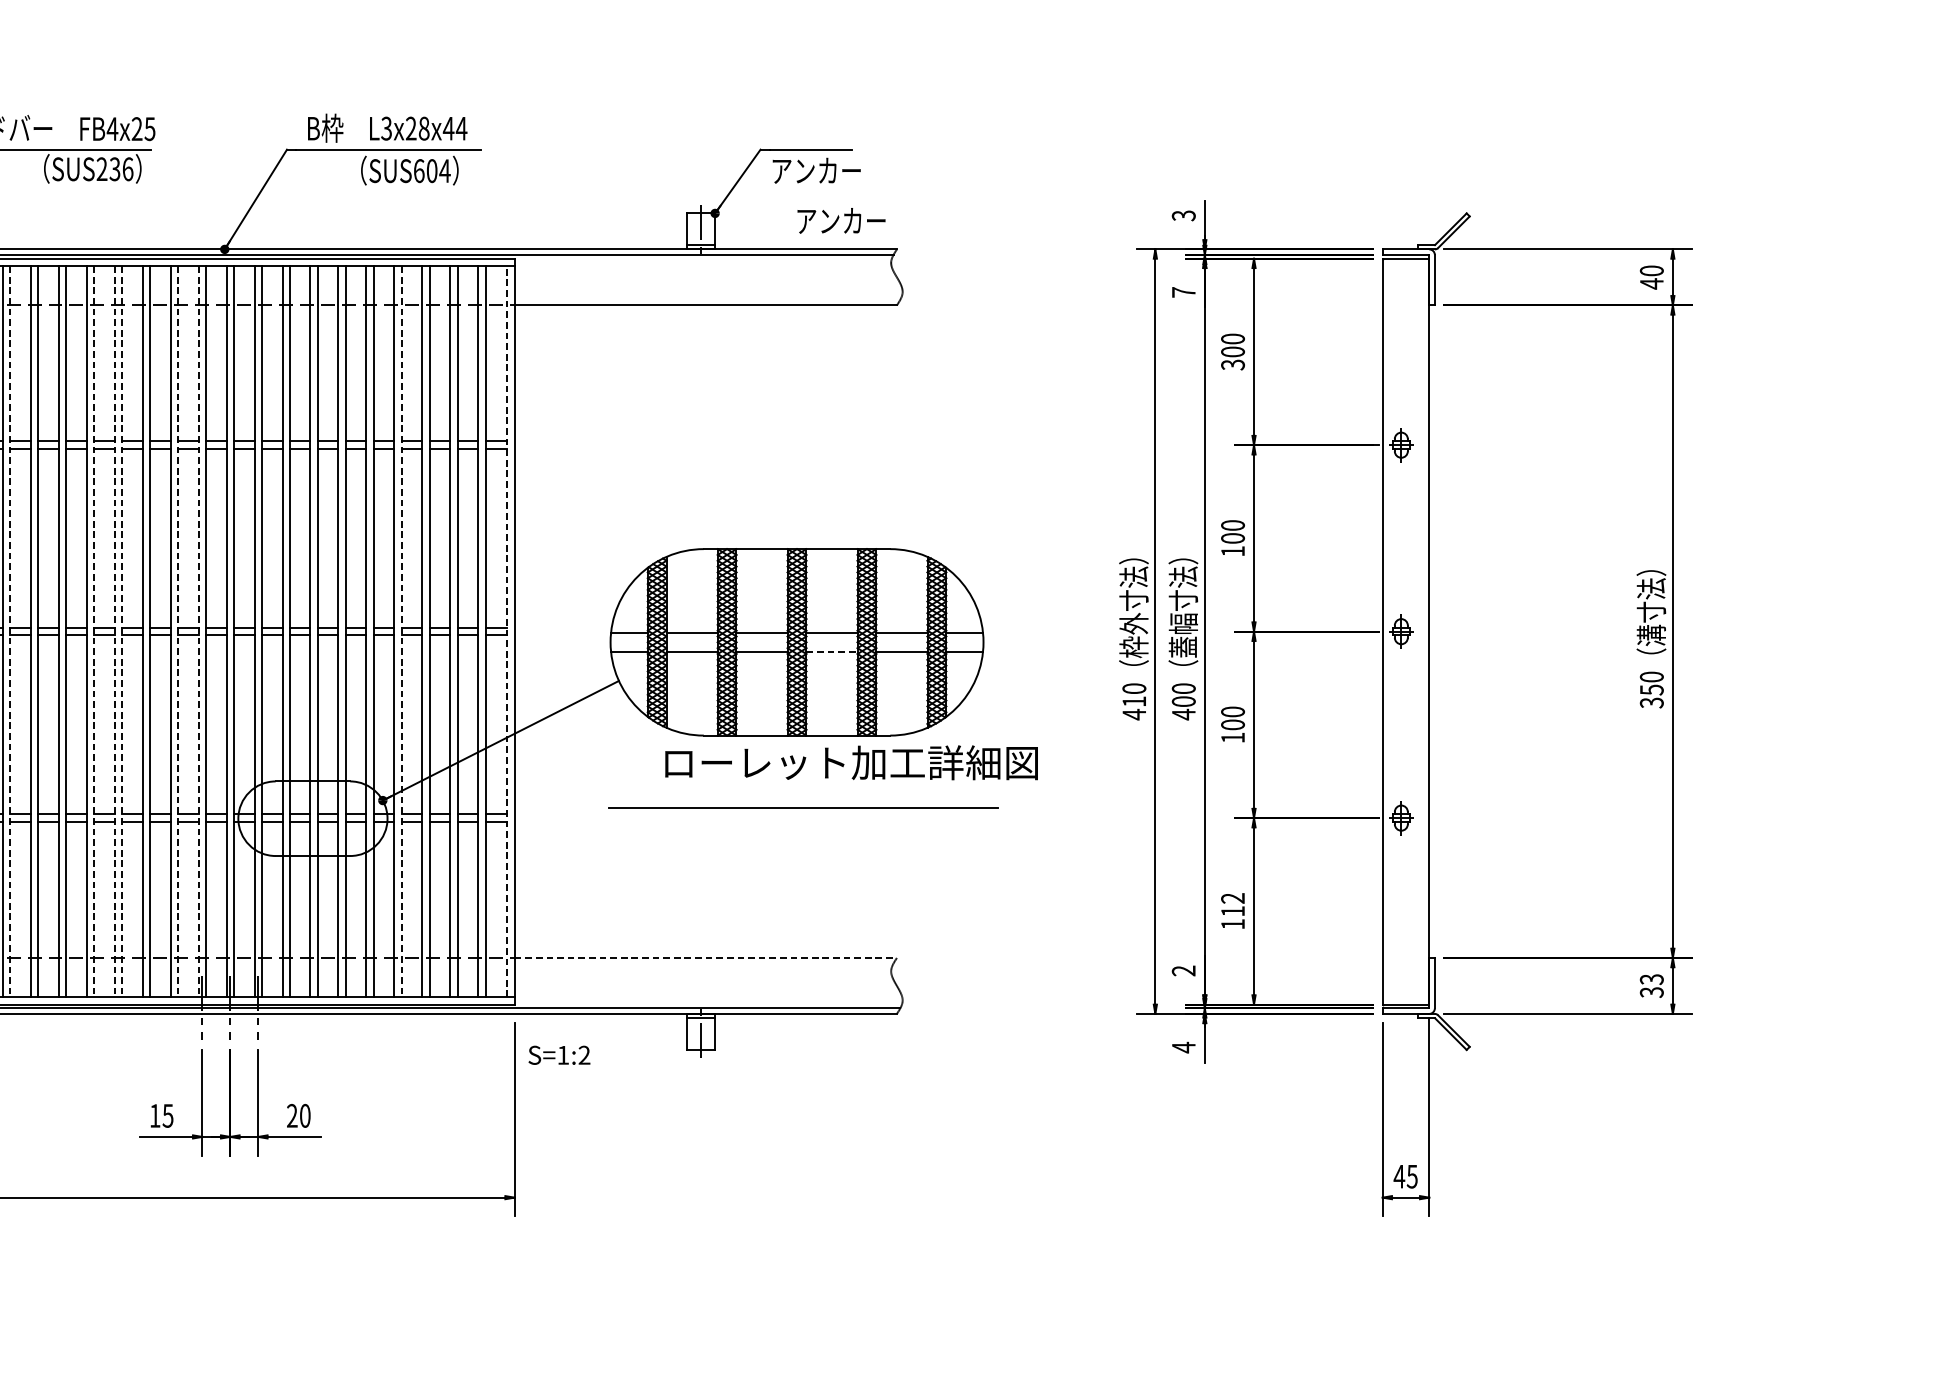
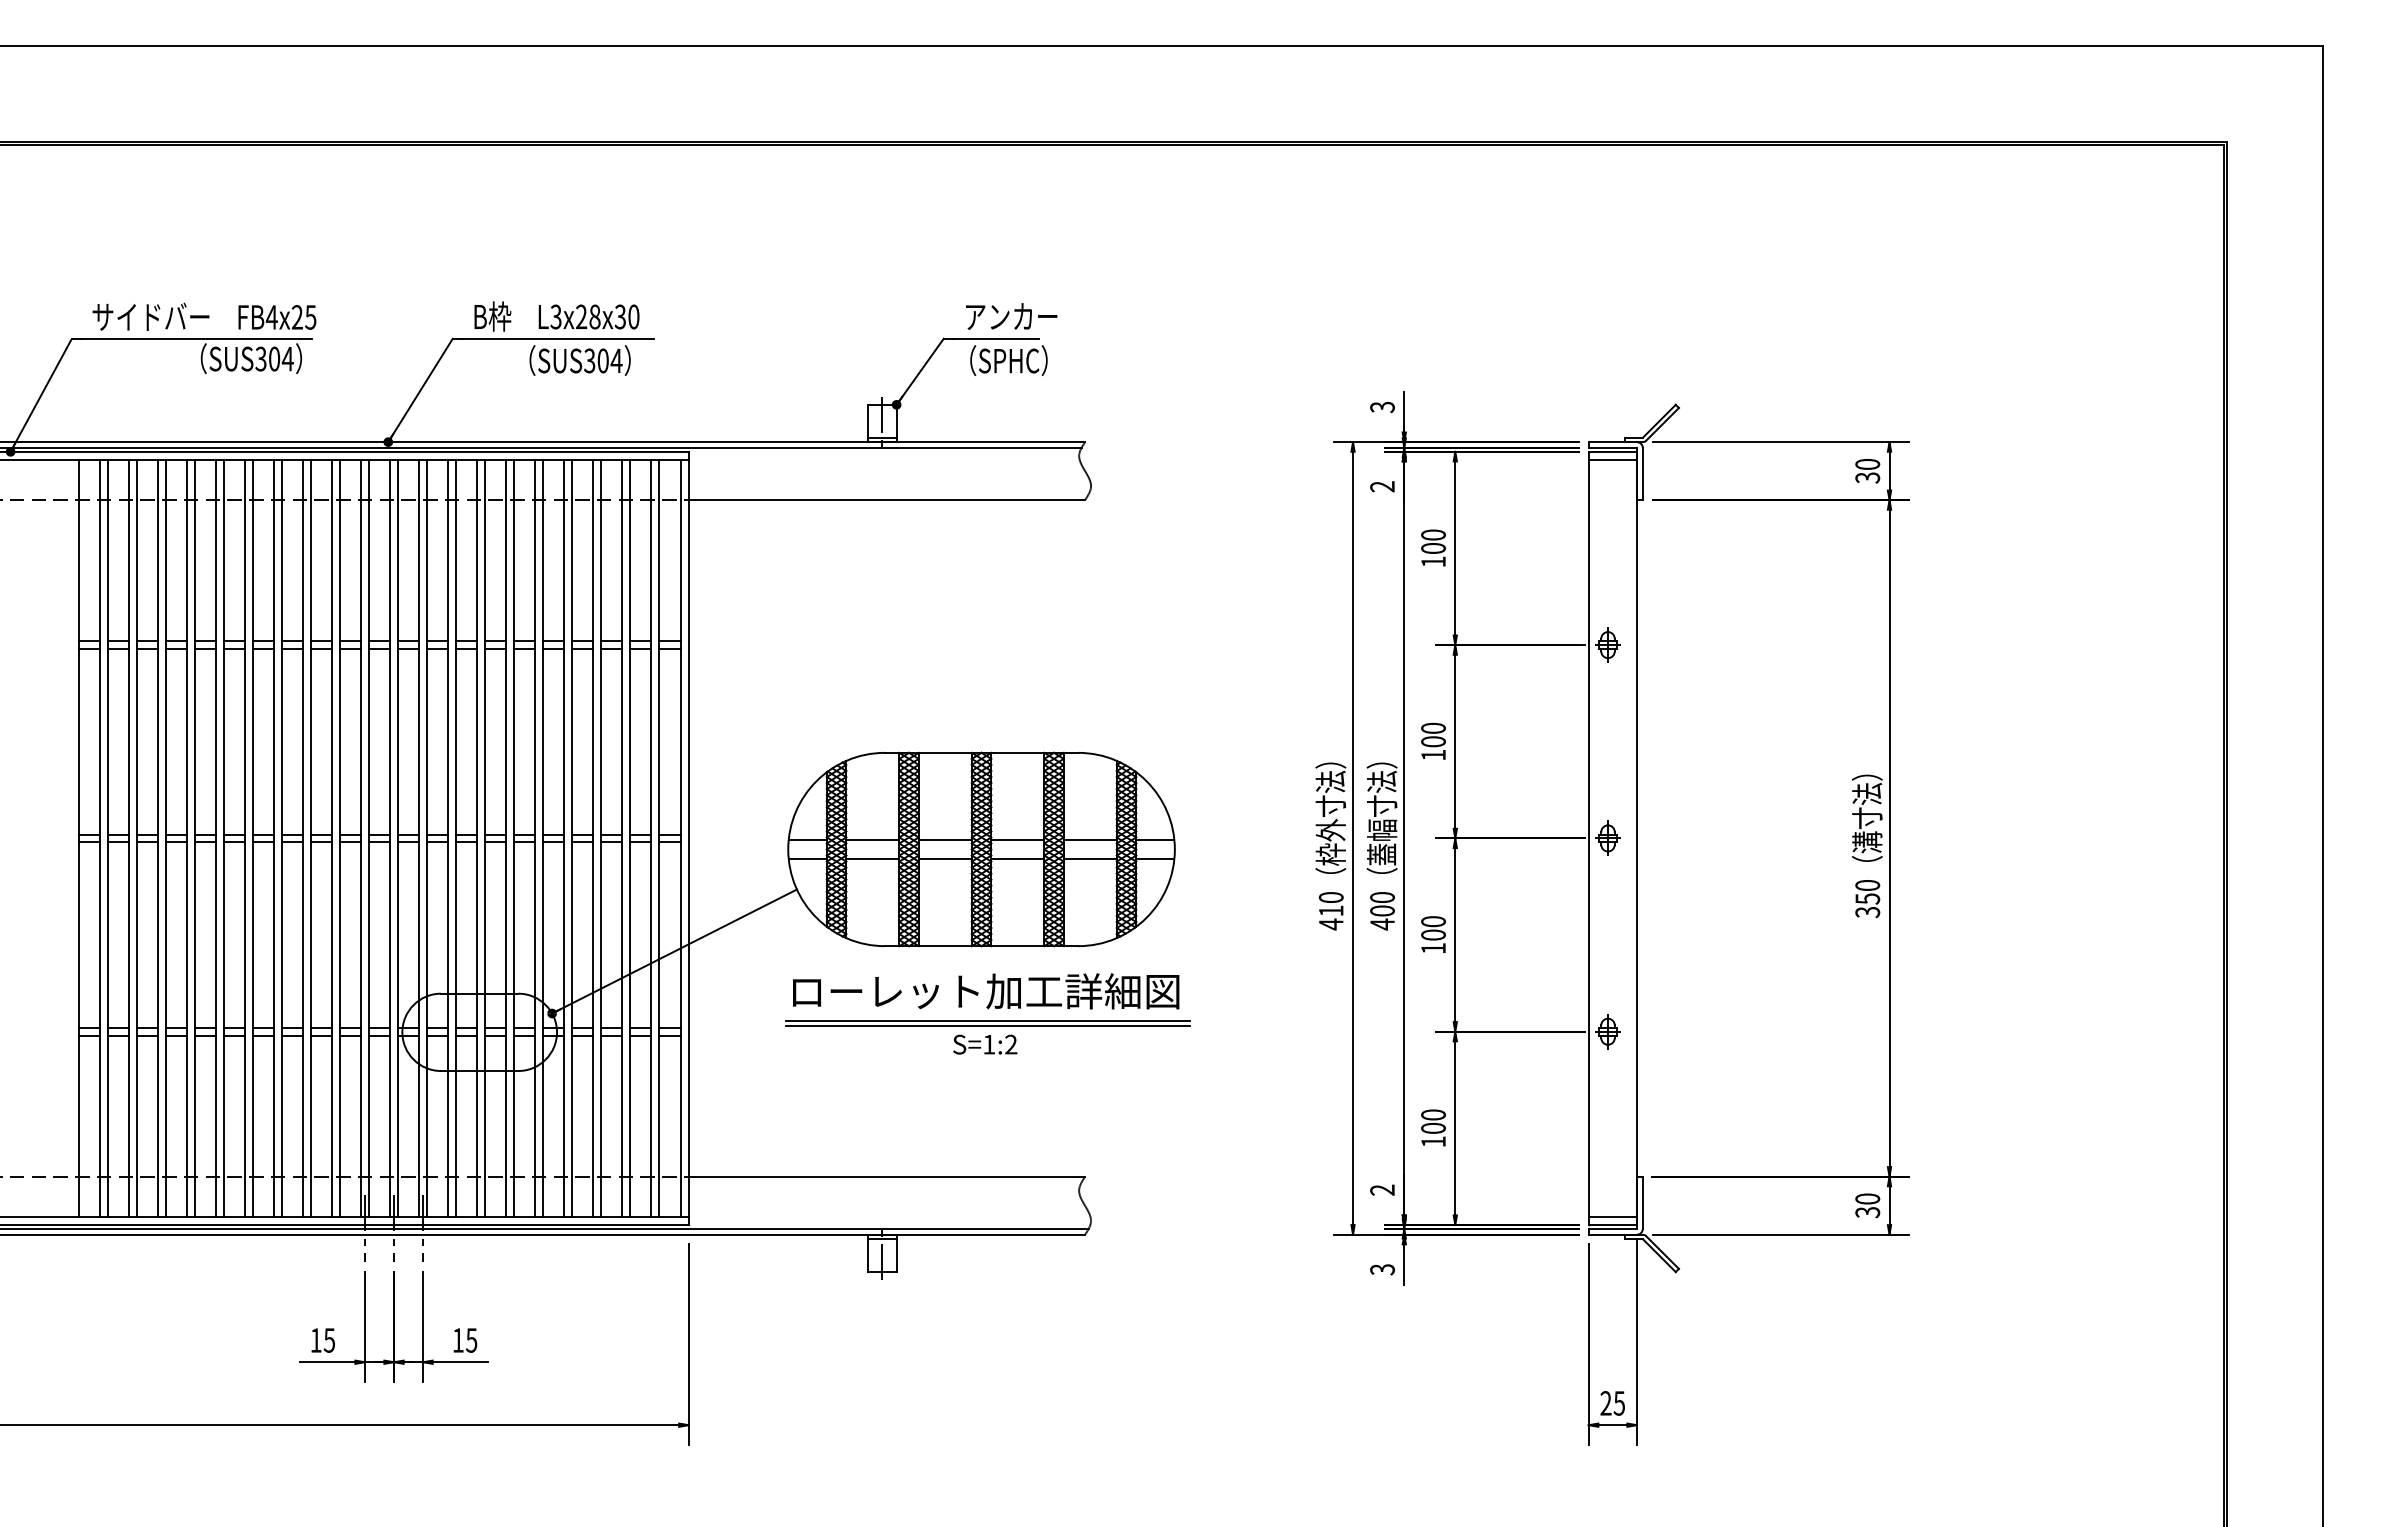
text: (454, 128) -> (626, 316), L3x28x44 -> L3x28x30
text: (115, 168) -> (274, 358), SUS236 -> SUS304
text: (418, 170) -> (589, 360), SUS604 -> SUS304
text: (816, 170) -> (1001, 360), アンカー -> （SPHC）
text: (841, 220) -> (1011, 316), moved
line: (1405, 266) -> (1612, 459), added
text: (1651, 283) -> (1867, 477), 40 -> 30
text: (1183, 292) -> (1382, 486), 7 -> 2
text: (1232, 364) -> (1433, 561), 300 -> 100
line: (9, 631) -> (165, 838), dashed -> solid
line: (93, 631) -> (252, 838), dashed -> solid
line: (115, 631) -> (274, 838), dashed -> solid
line: (121, 631) -> (281, 838), dashed -> solid
line: (177, 631) -> (339, 838), dashed -> solid
line: (198, 631) -> (361, 838), dashed -> solid
line: (401, 631) -> (571, 838), dashed -> solid
line: (507, 631) -> (681, 838), dashed -> solid
line: (831, 651) -> (1017, 859), dashed -> solid
text: (851, 762) -> (986, 991), moved
line: (803, 813) -> (988, 1026), added
text: (1232, 904) -> (1433, 1121), 112 -> 100
line: (706, 957) -> (887, 1176), dashed -> solid
text: (1651, 978) -> (1867, 1198), 33 -> 30
line: (1405, 997) -> (1612, 1217), added
text: (1183, 1047) -> (1382, 1269), 4 -> 3
text: (559, 1055) -> (985, 1044), moved
text: (298, 1115) -> (464, 1340), 20 -> 15
text: (1399, 1176) -> (1606, 1403), 45 -> 25

